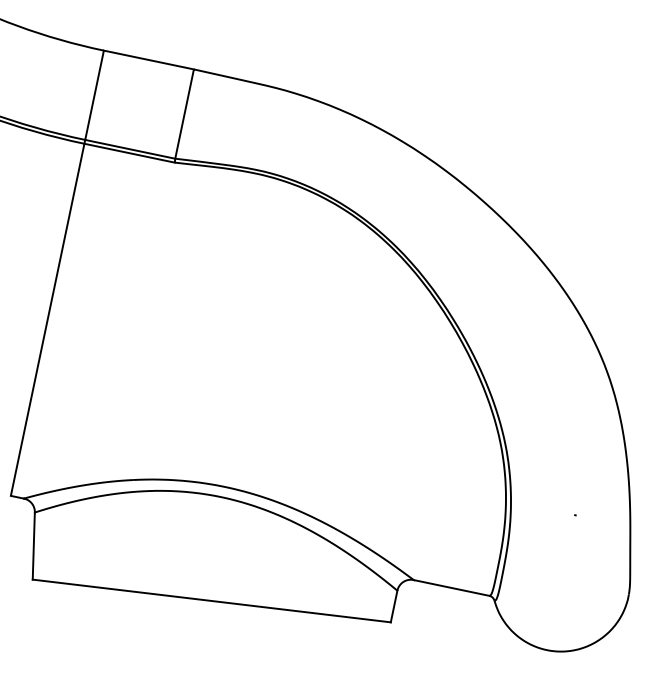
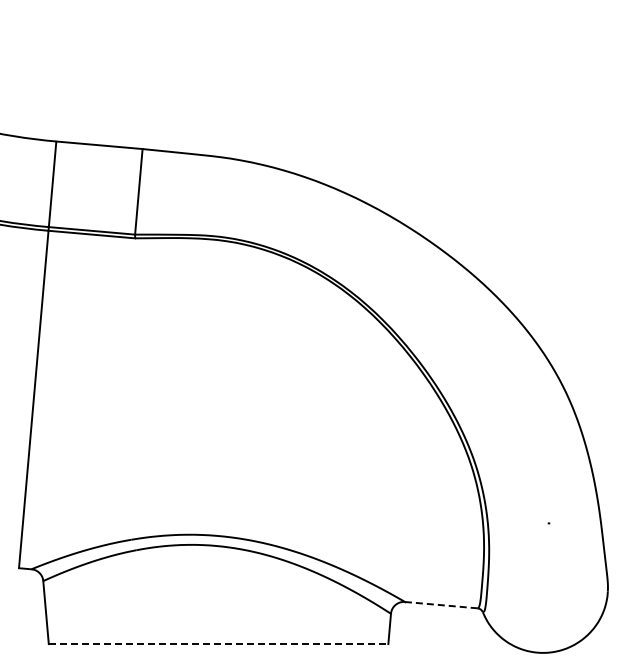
line: (451, 588) -> (441, 605), solid -> dashed
line: (211, 601) -> (218, 644), solid -> dashed

